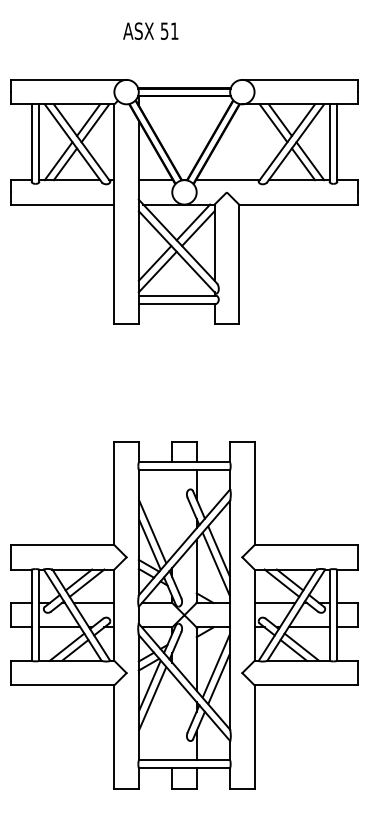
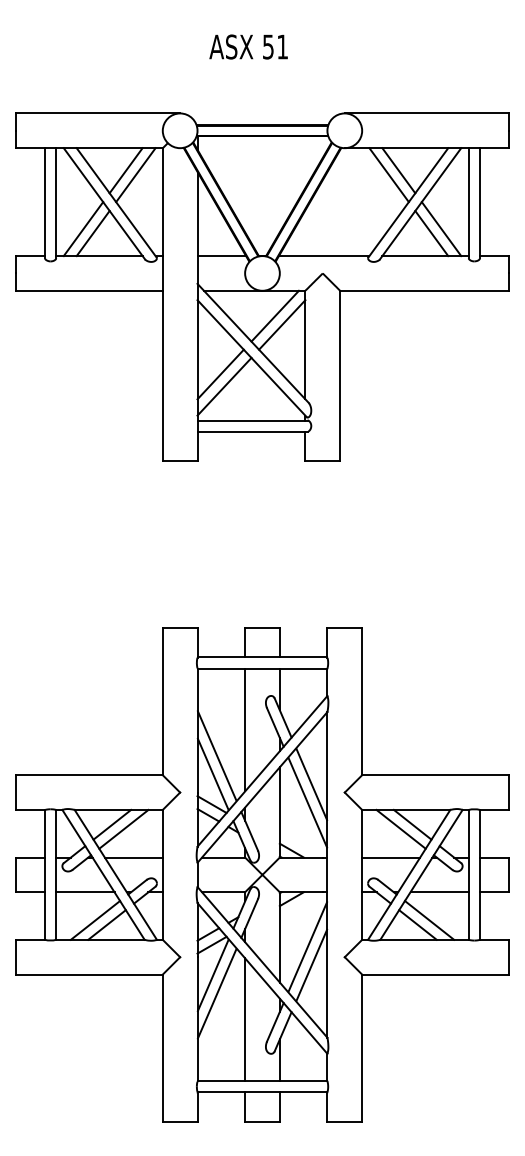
text: (150, 30) -> (248, 46), moved
line: (172, 513) -> (245, 730), added
line: (172, 716) -> (245, 1018), added

